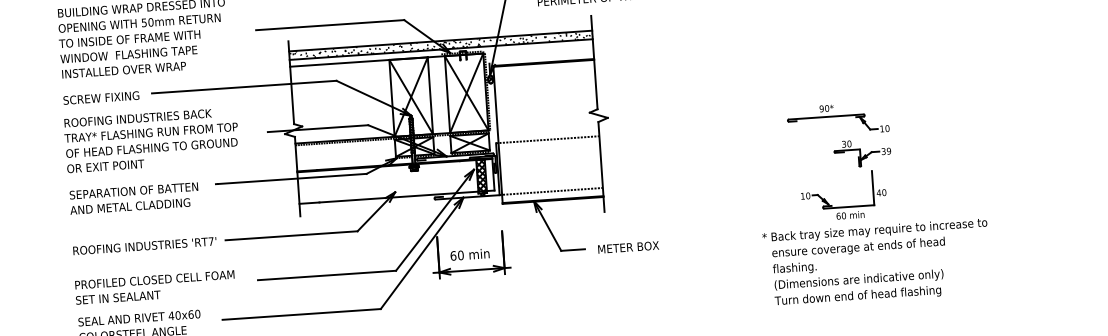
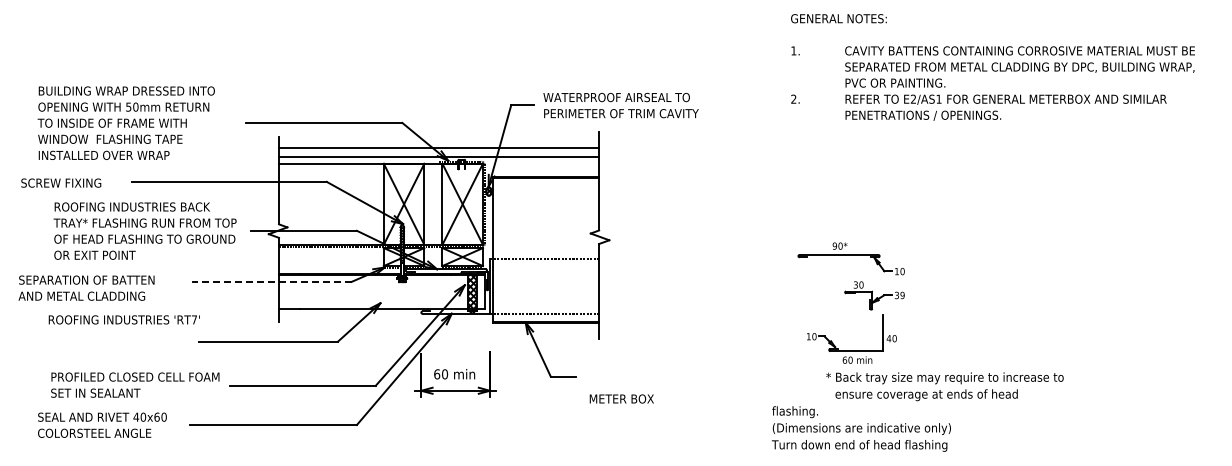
hatch: (441, 44) -> (439, 151), removed
text: (101, 97) -> (61, 182), moved
text: (151, 139) -> (144, 230), moved
line: (292, 178) -> (273, 281), solid -> dashed
text: (134, 197) -> (86, 287), moved
text: (874, 238) -> (944, 386), moved
text: (144, 245) -> (123, 319), moved
text: (628, 247) -> (621, 398), moved
text: (155, 286) -> (135, 384), moved

